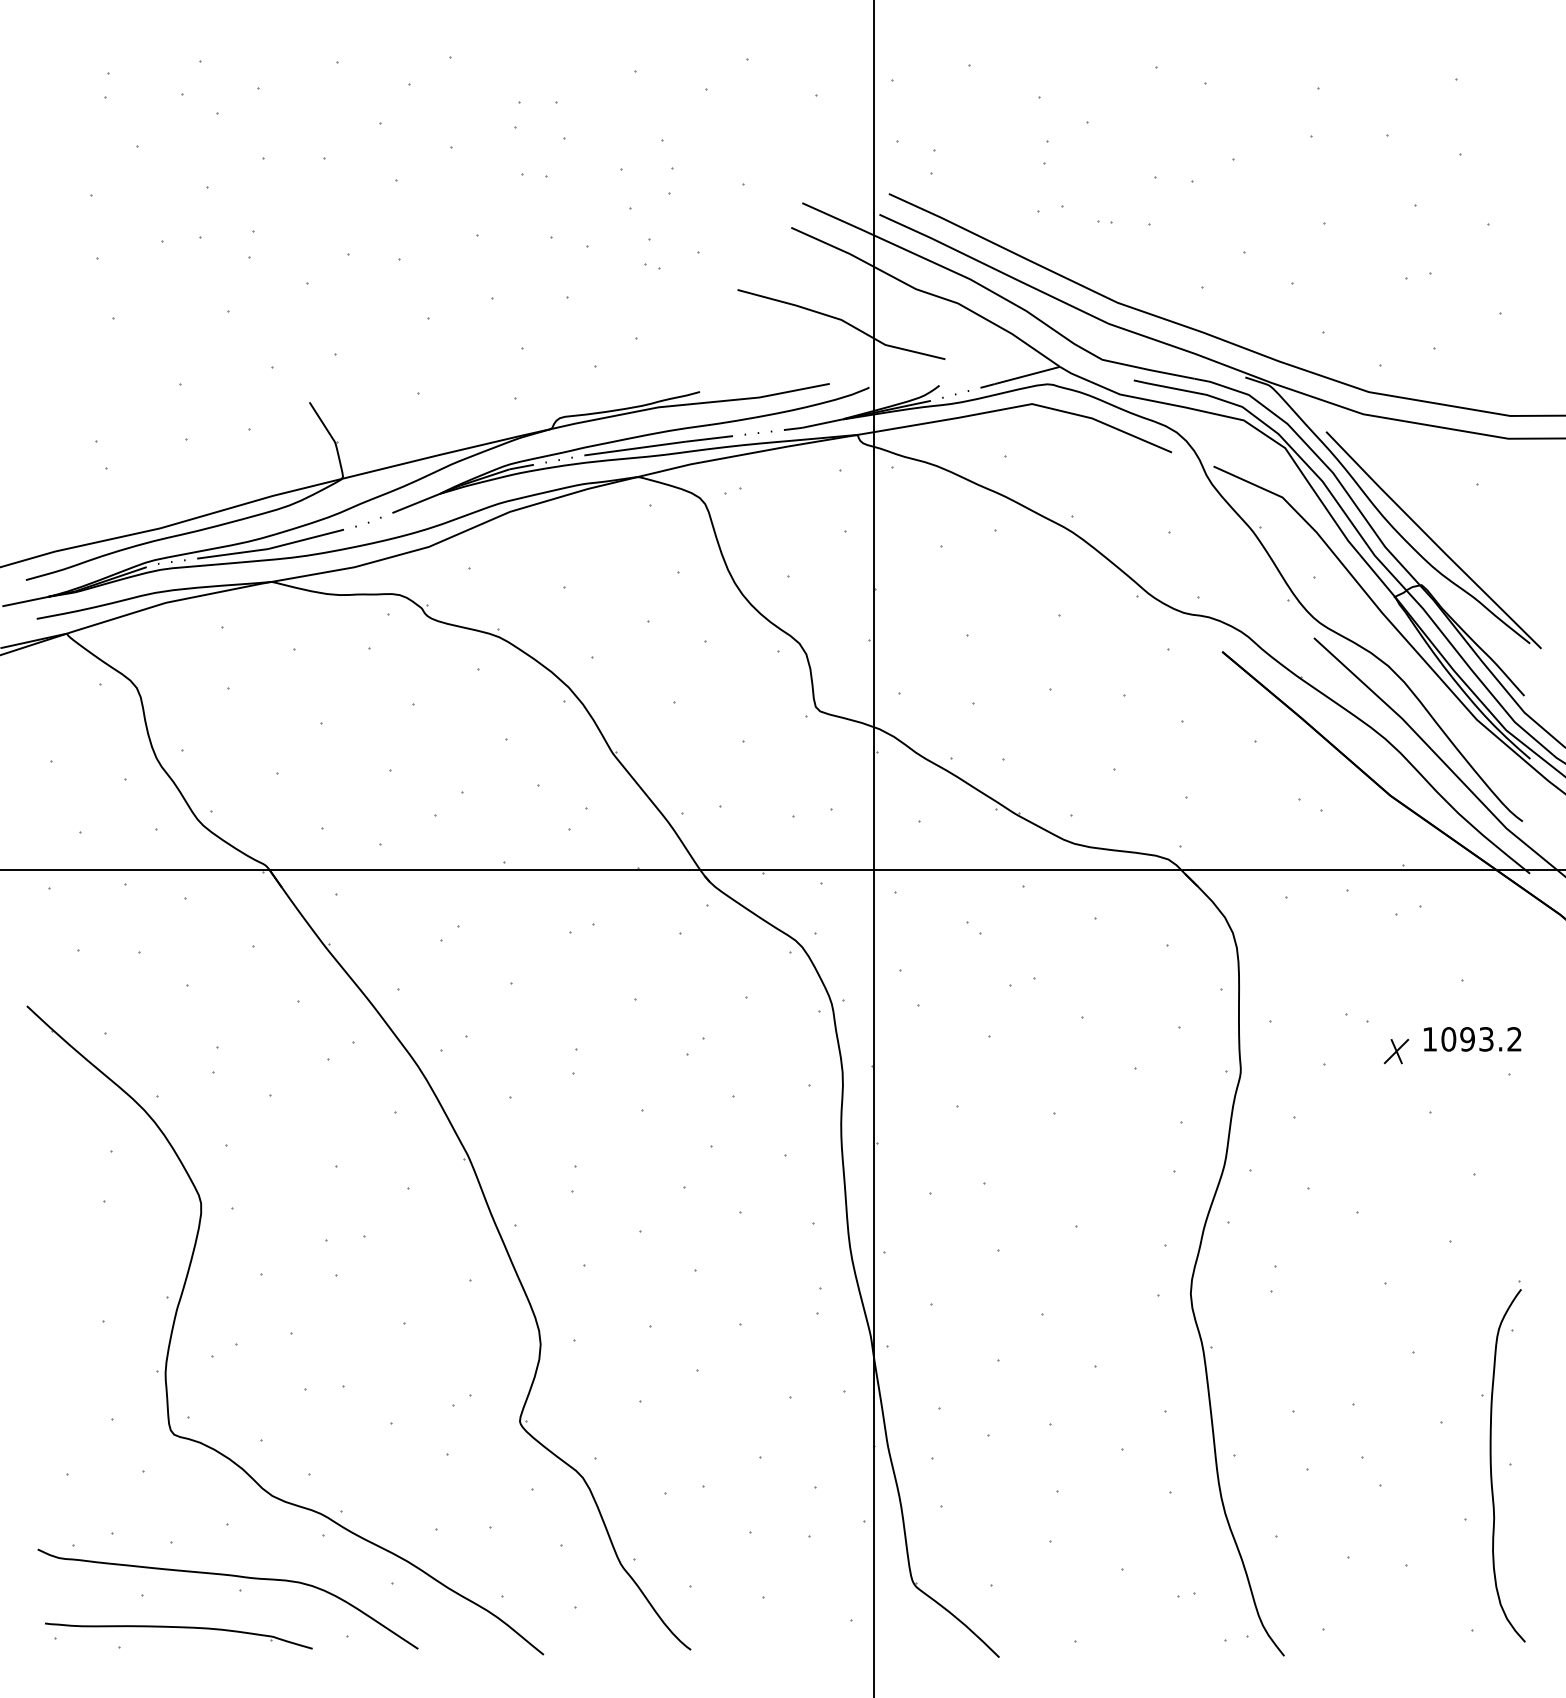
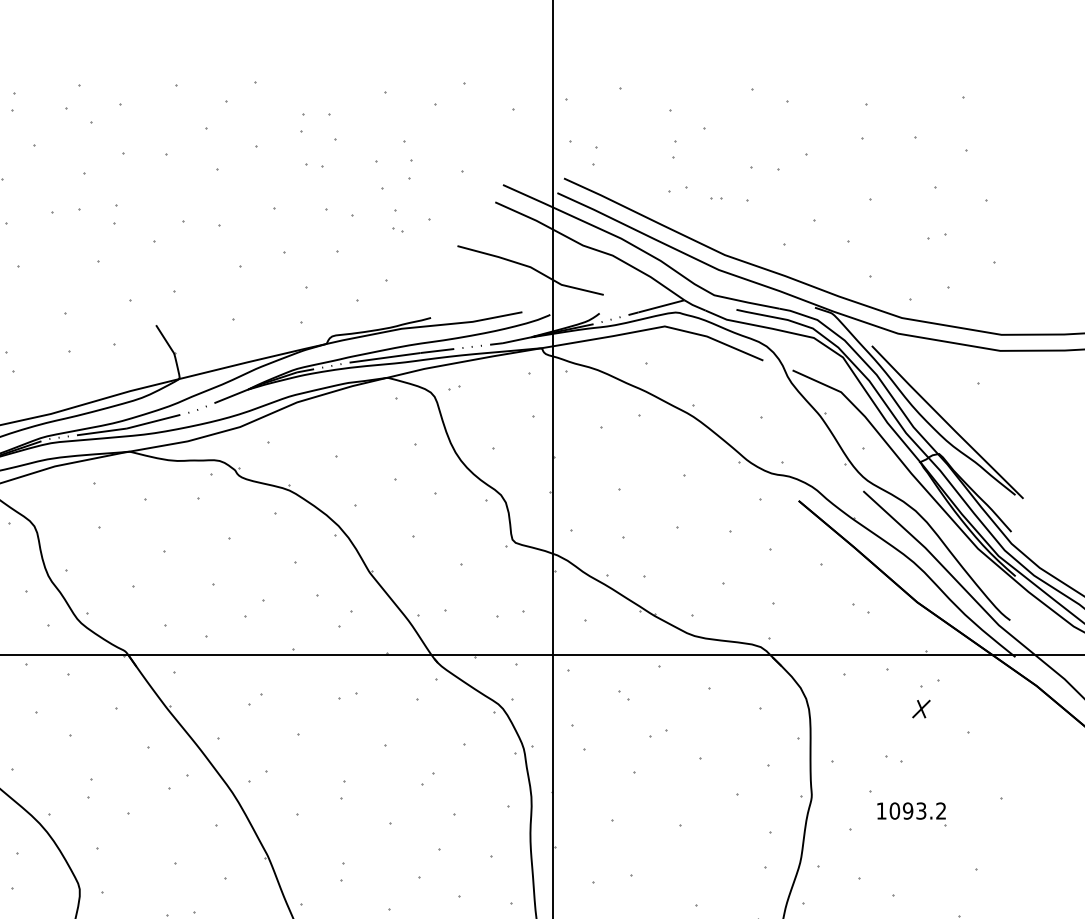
text: (1472, 1039) -> (911, 811), moved
part: (1396, 1051) -> (921, 709), moved

